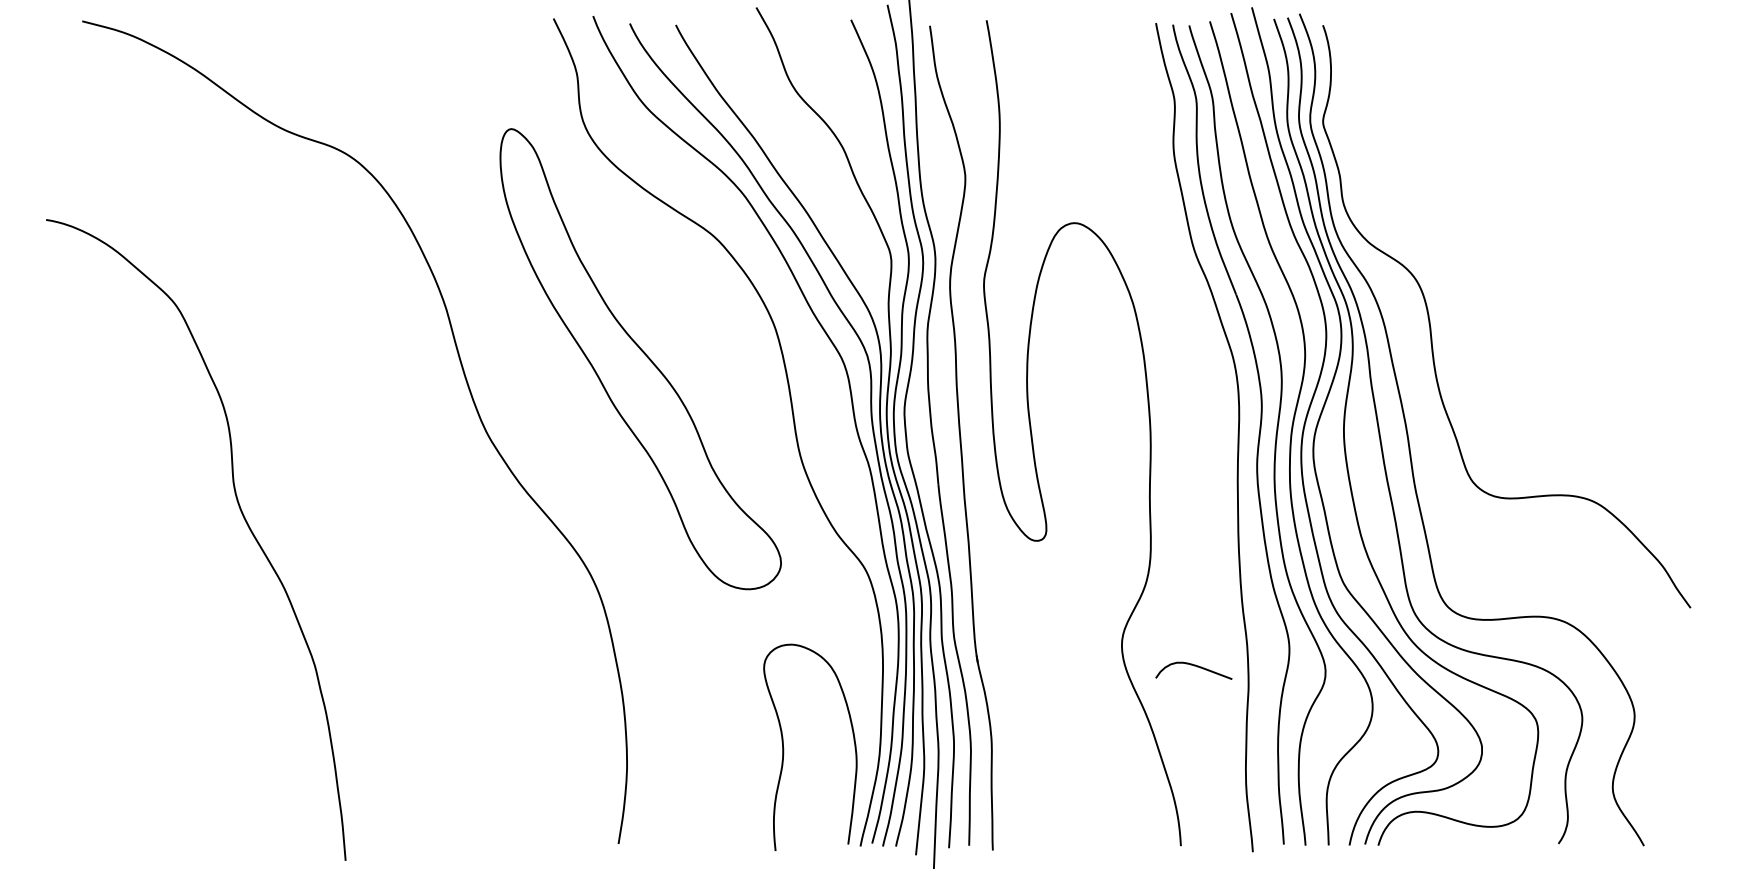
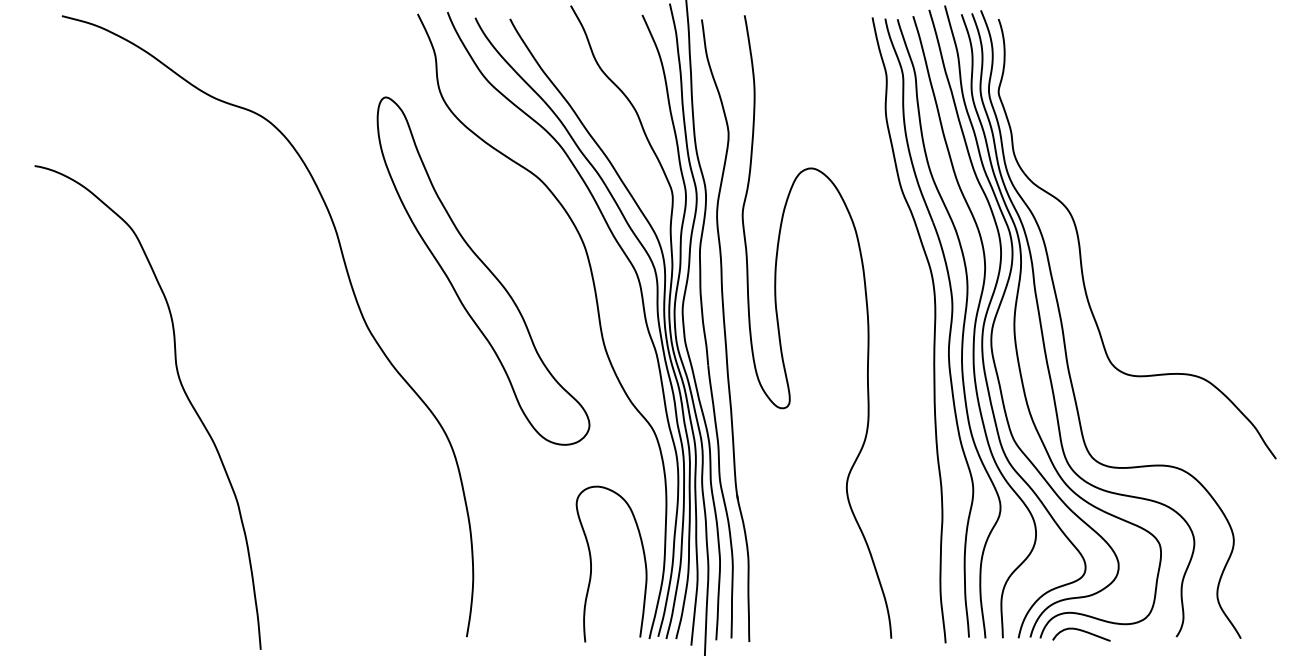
curve: (1194, 666) -> (1082, 631), moved

